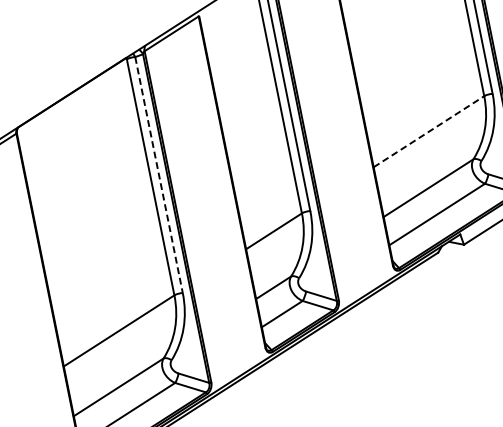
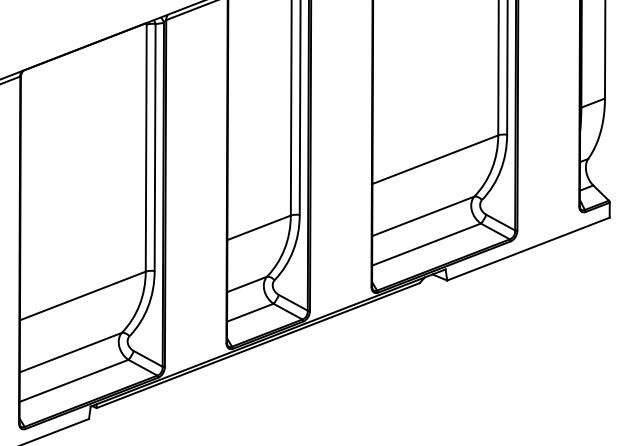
line: (429, 131) -> (435, 159), dashed -> solid
line: (159, 175) -> (155, 148), dashed -> solid

